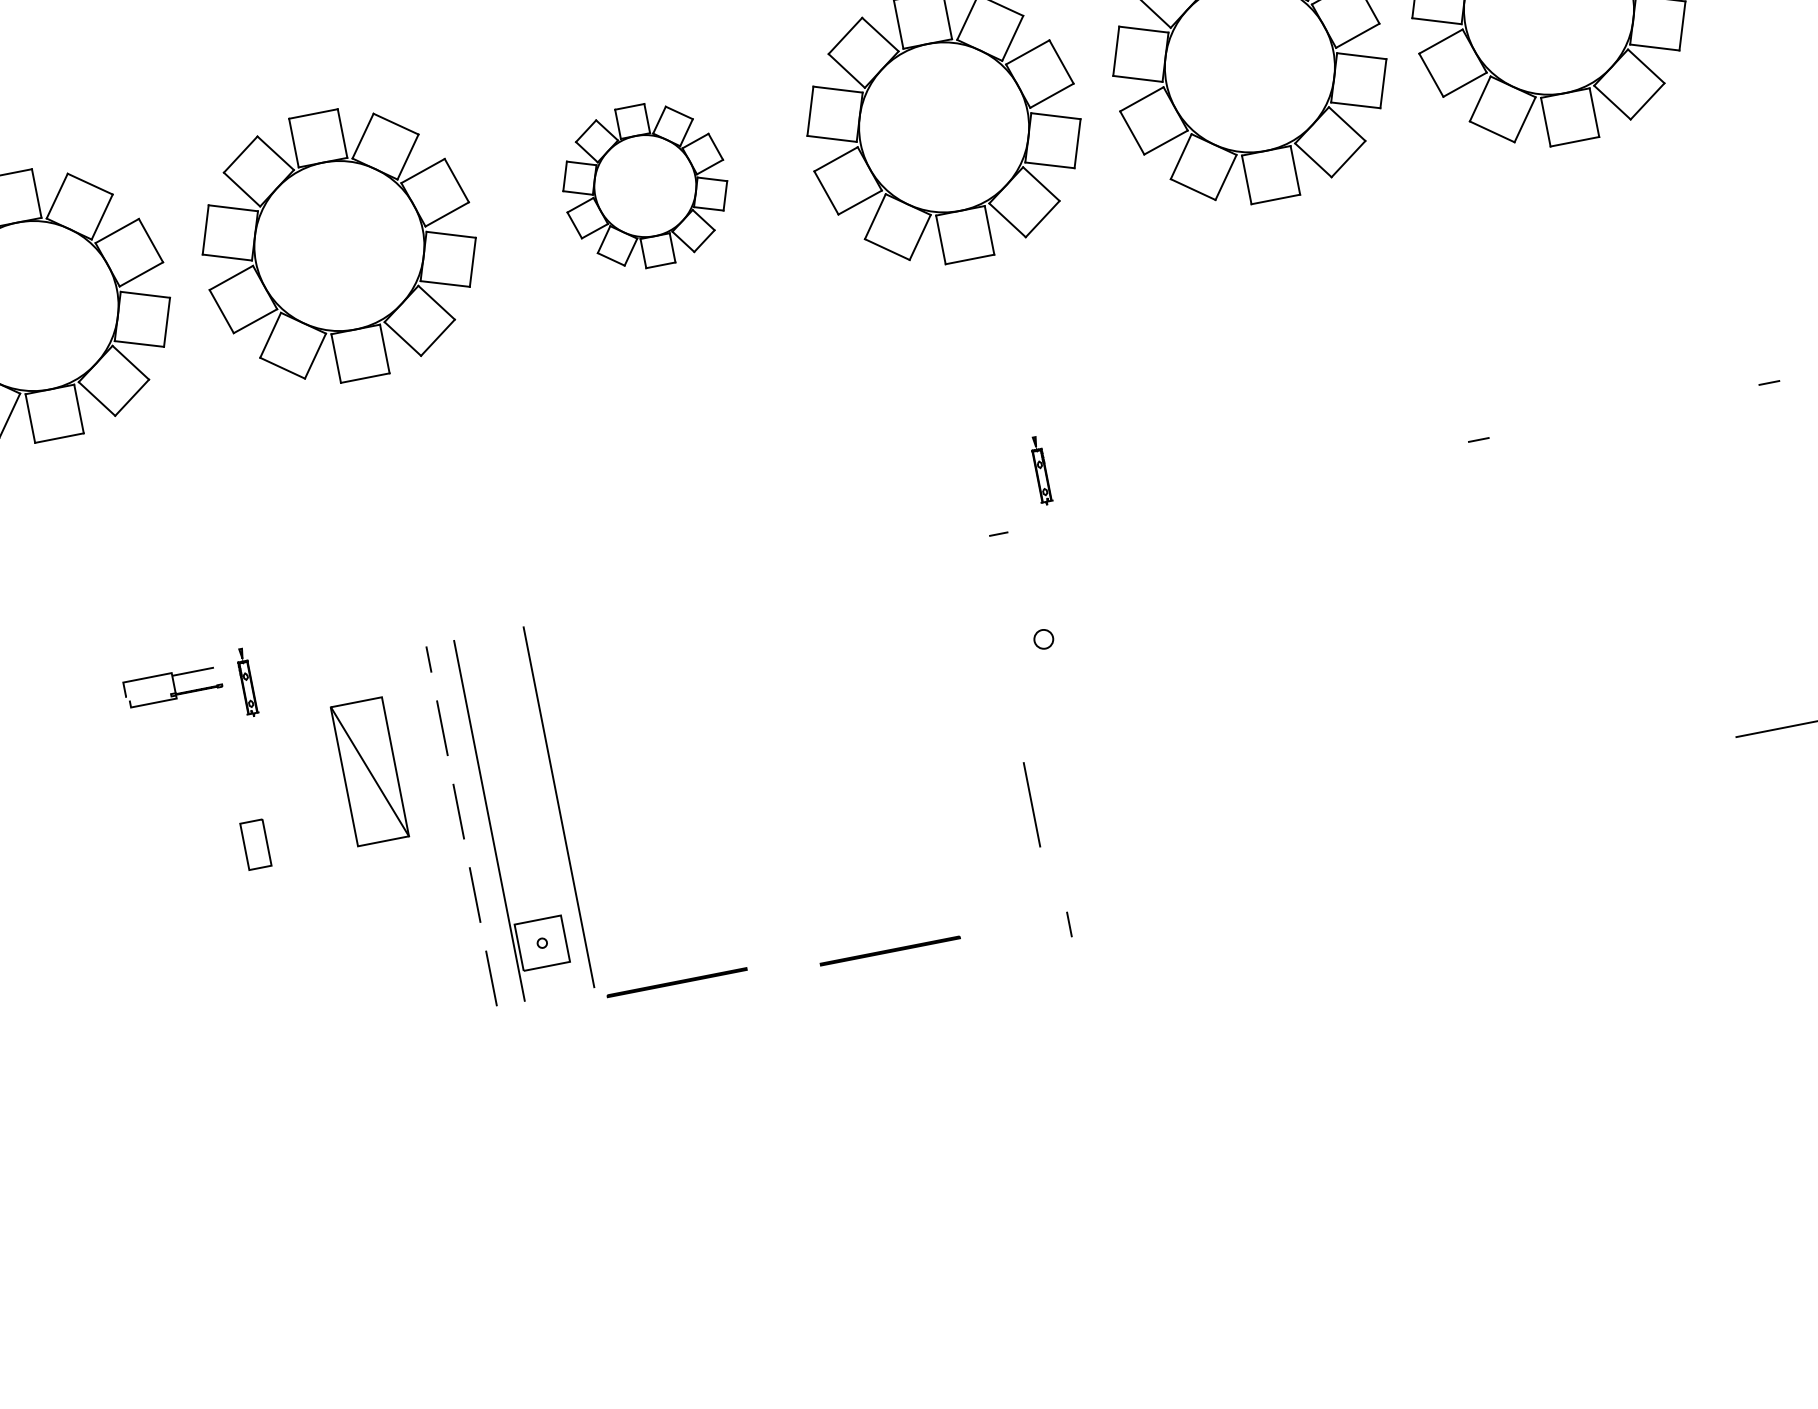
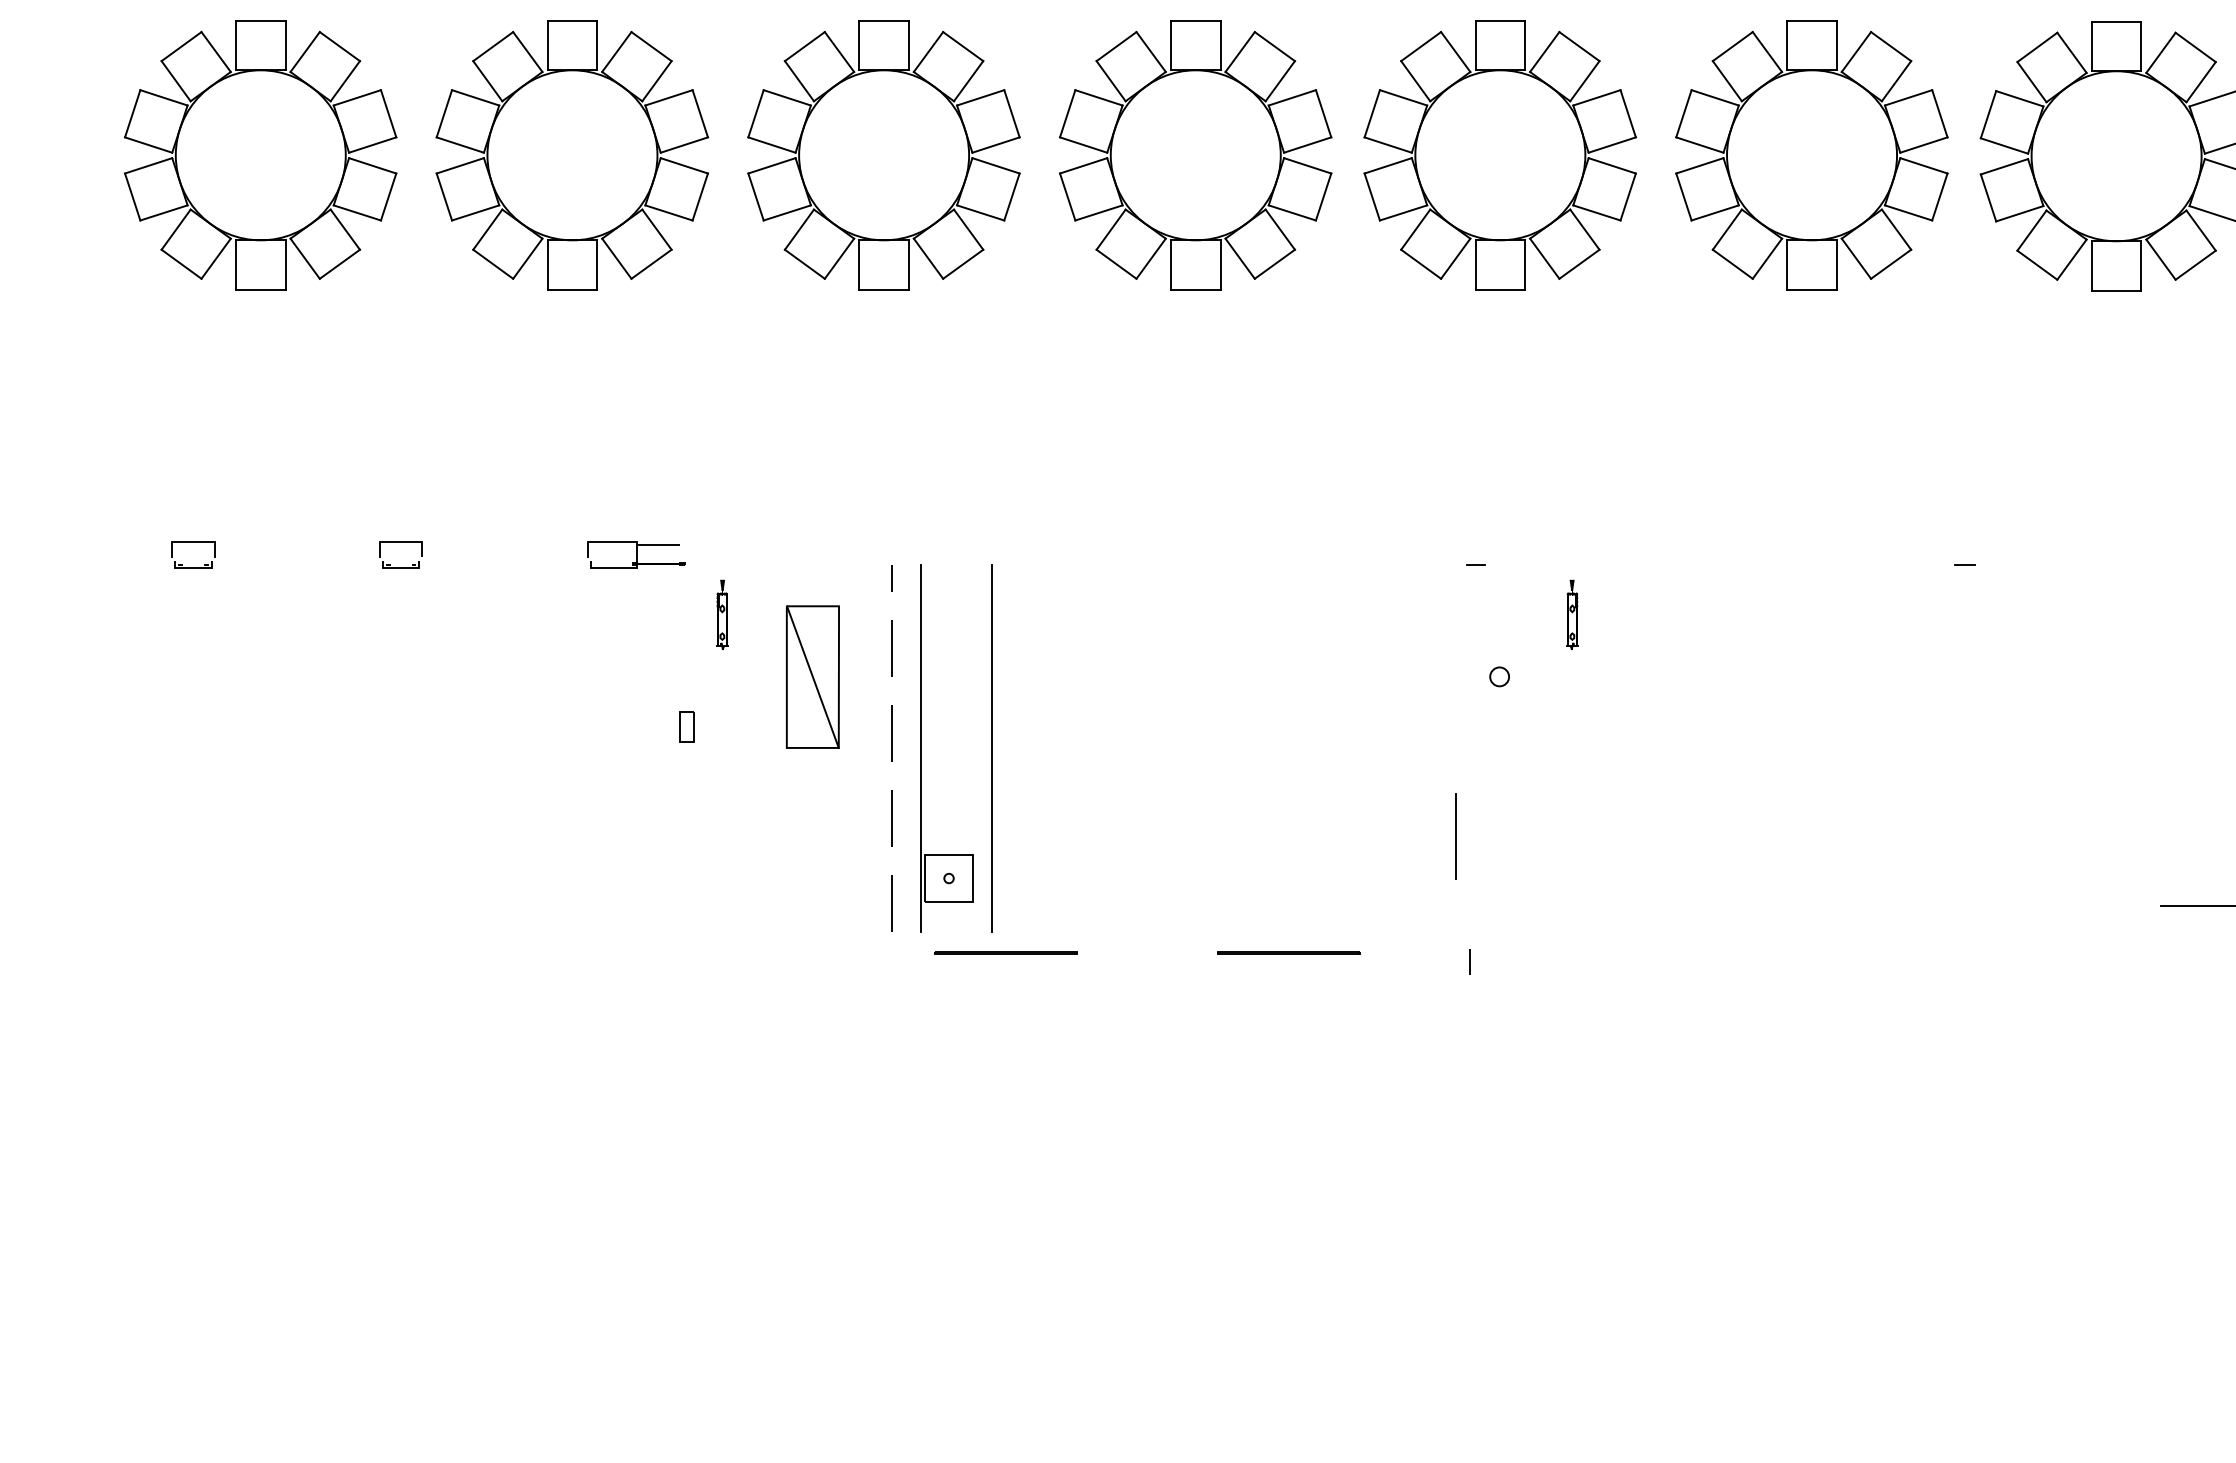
part: (644, 186) -> (1195, 155), size x1.67
part: (1041, 470) -> (1572, 614), moved
part: (247, 682) -> (722, 614), moved
part: (255, 844) -> (686, 726), size x0.62
line: (676, 982) -> (1005, 952), moved

